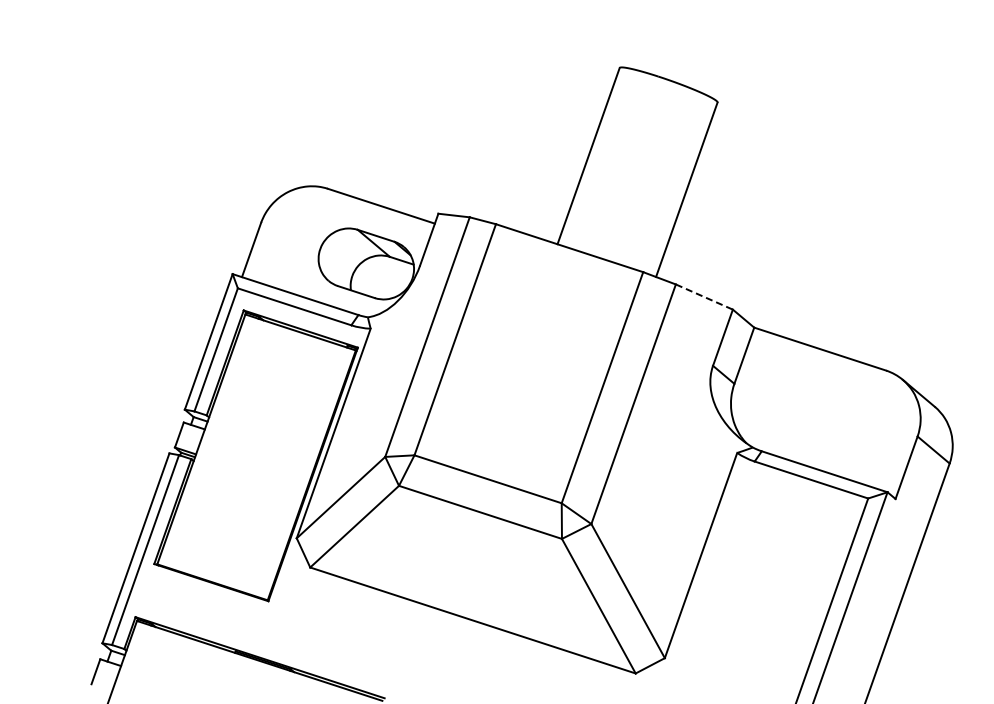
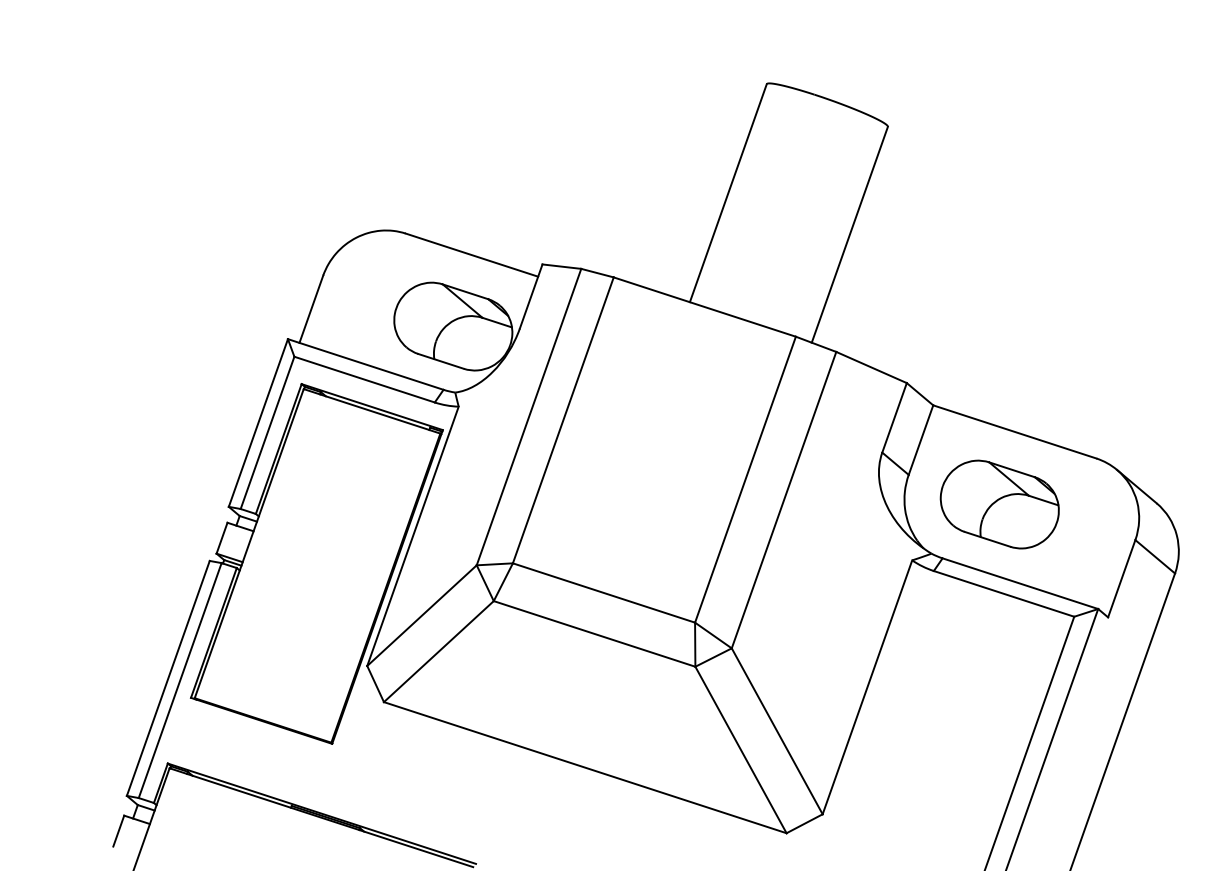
line: (704, 297) -> (871, 368), dashed -> solid
part: (807, 407) -> (999, 504), added

